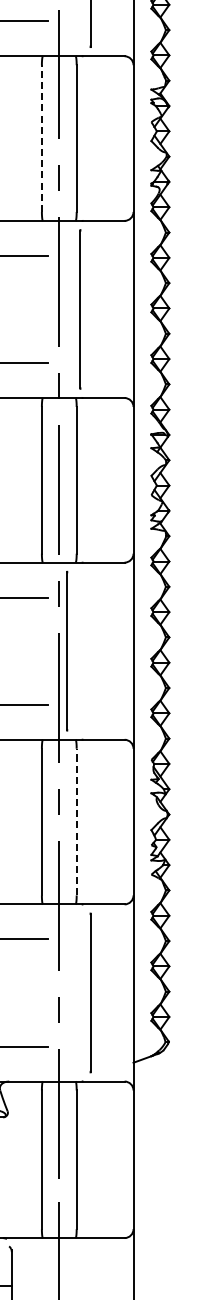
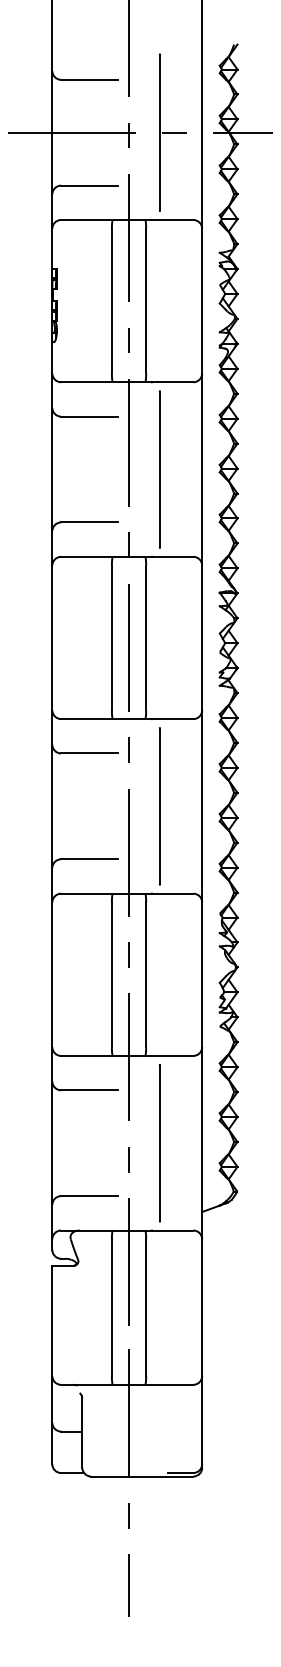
line: (41, 137) -> (111, 300), dashed -> solid
line: (80, 309) -> (159, 469), moved
line: (66, 651) -> (159, 806), moved
line: (77, 821) -> (146, 974), dashed -> solid

